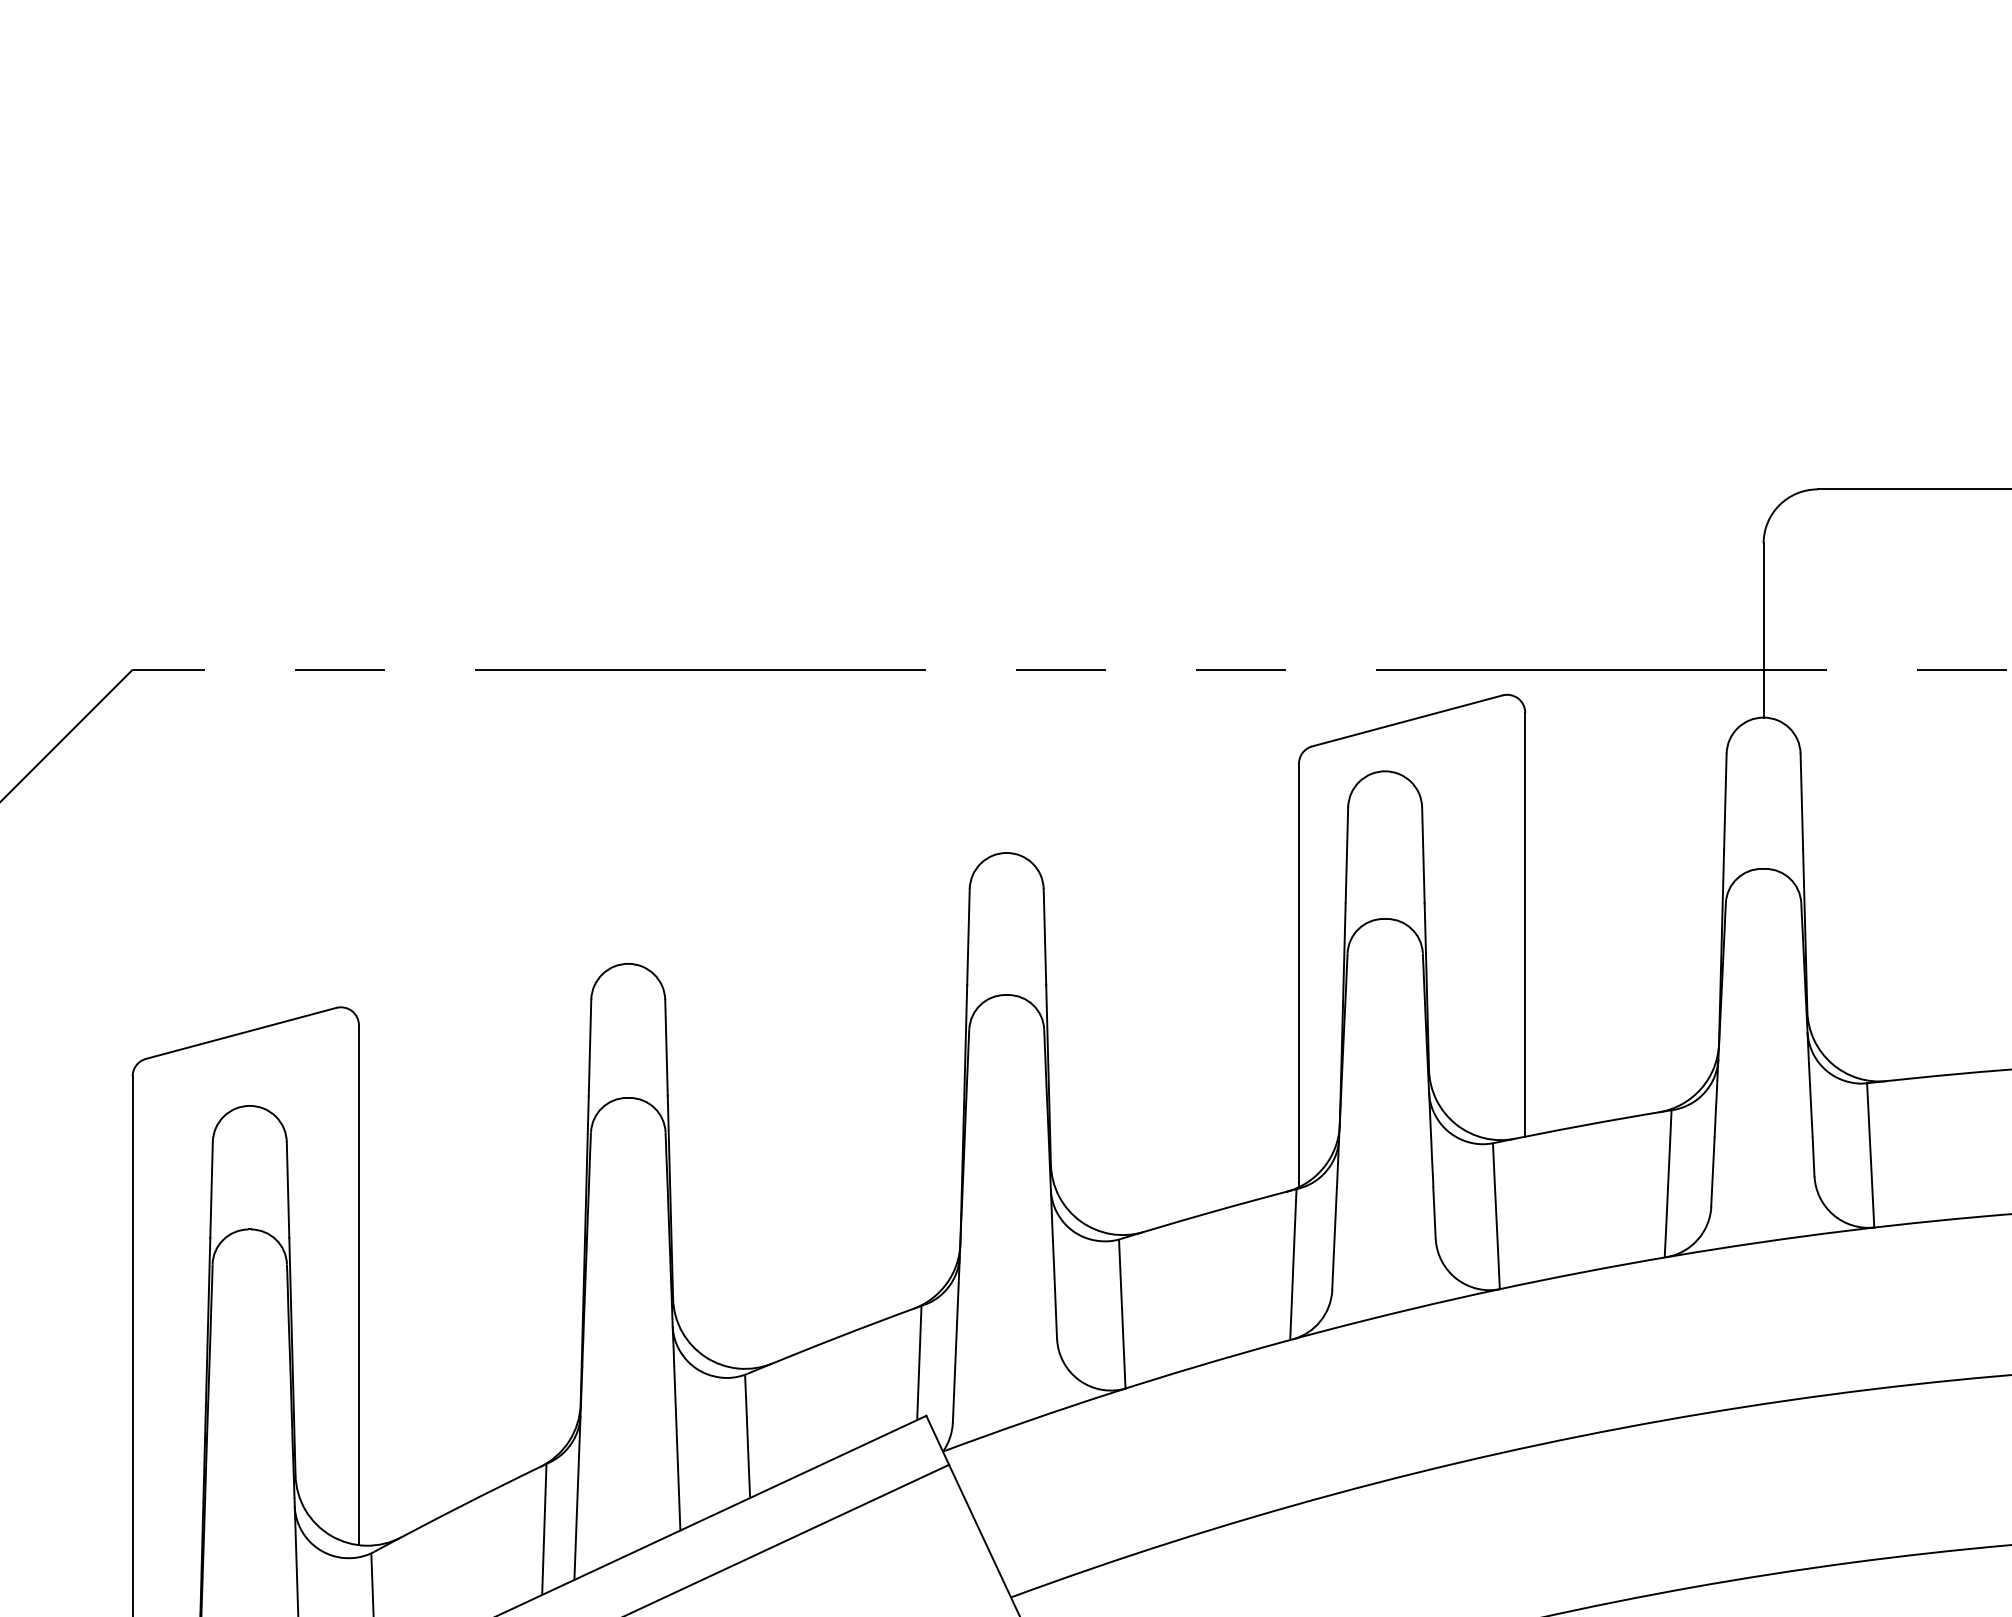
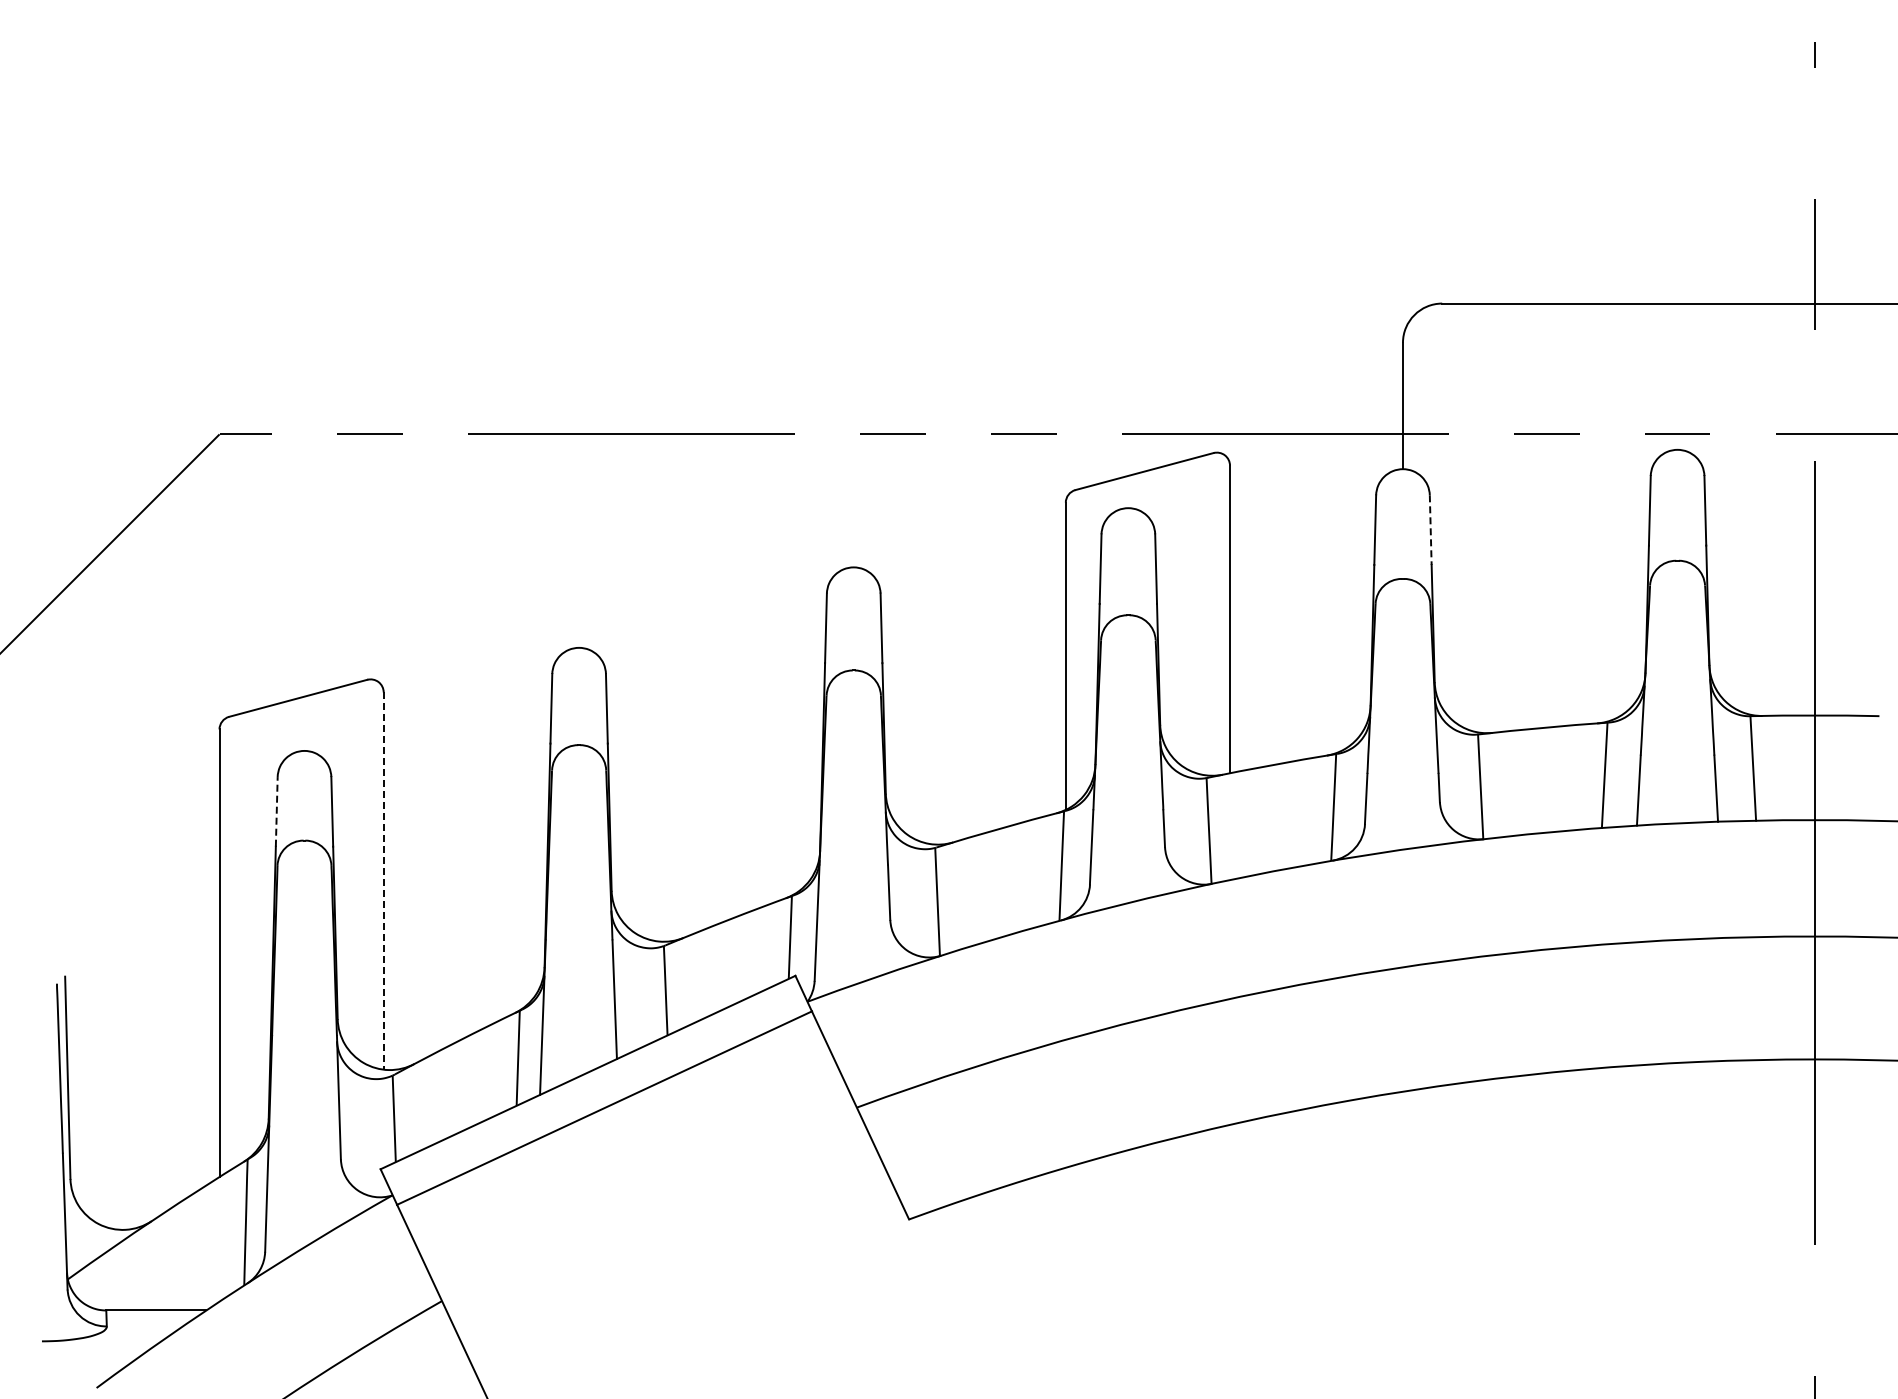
line: (1801, 802) -> (1430, 530), solid -> dashed
line: (211, 1189) -> (276, 811), solid -> dashed
line: (358, 1285) -> (383, 881), solid -> dashed

